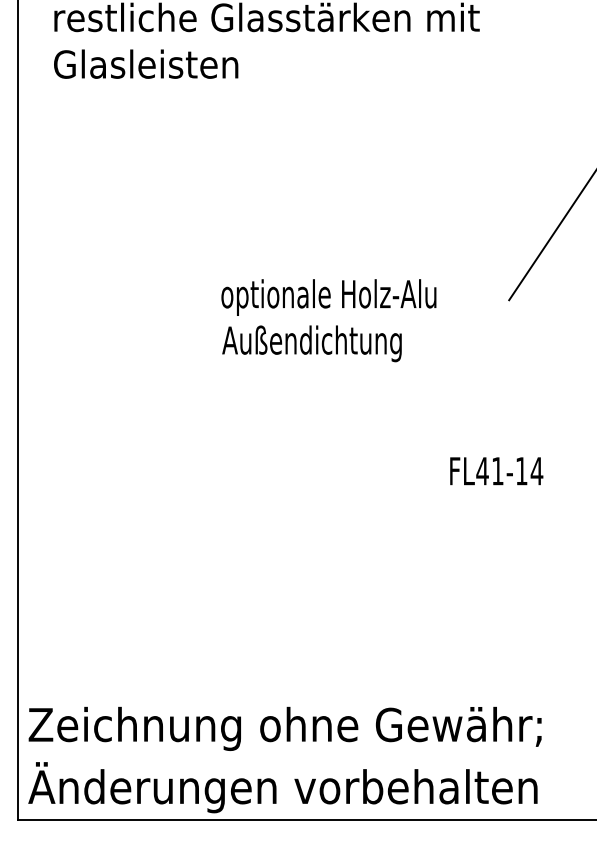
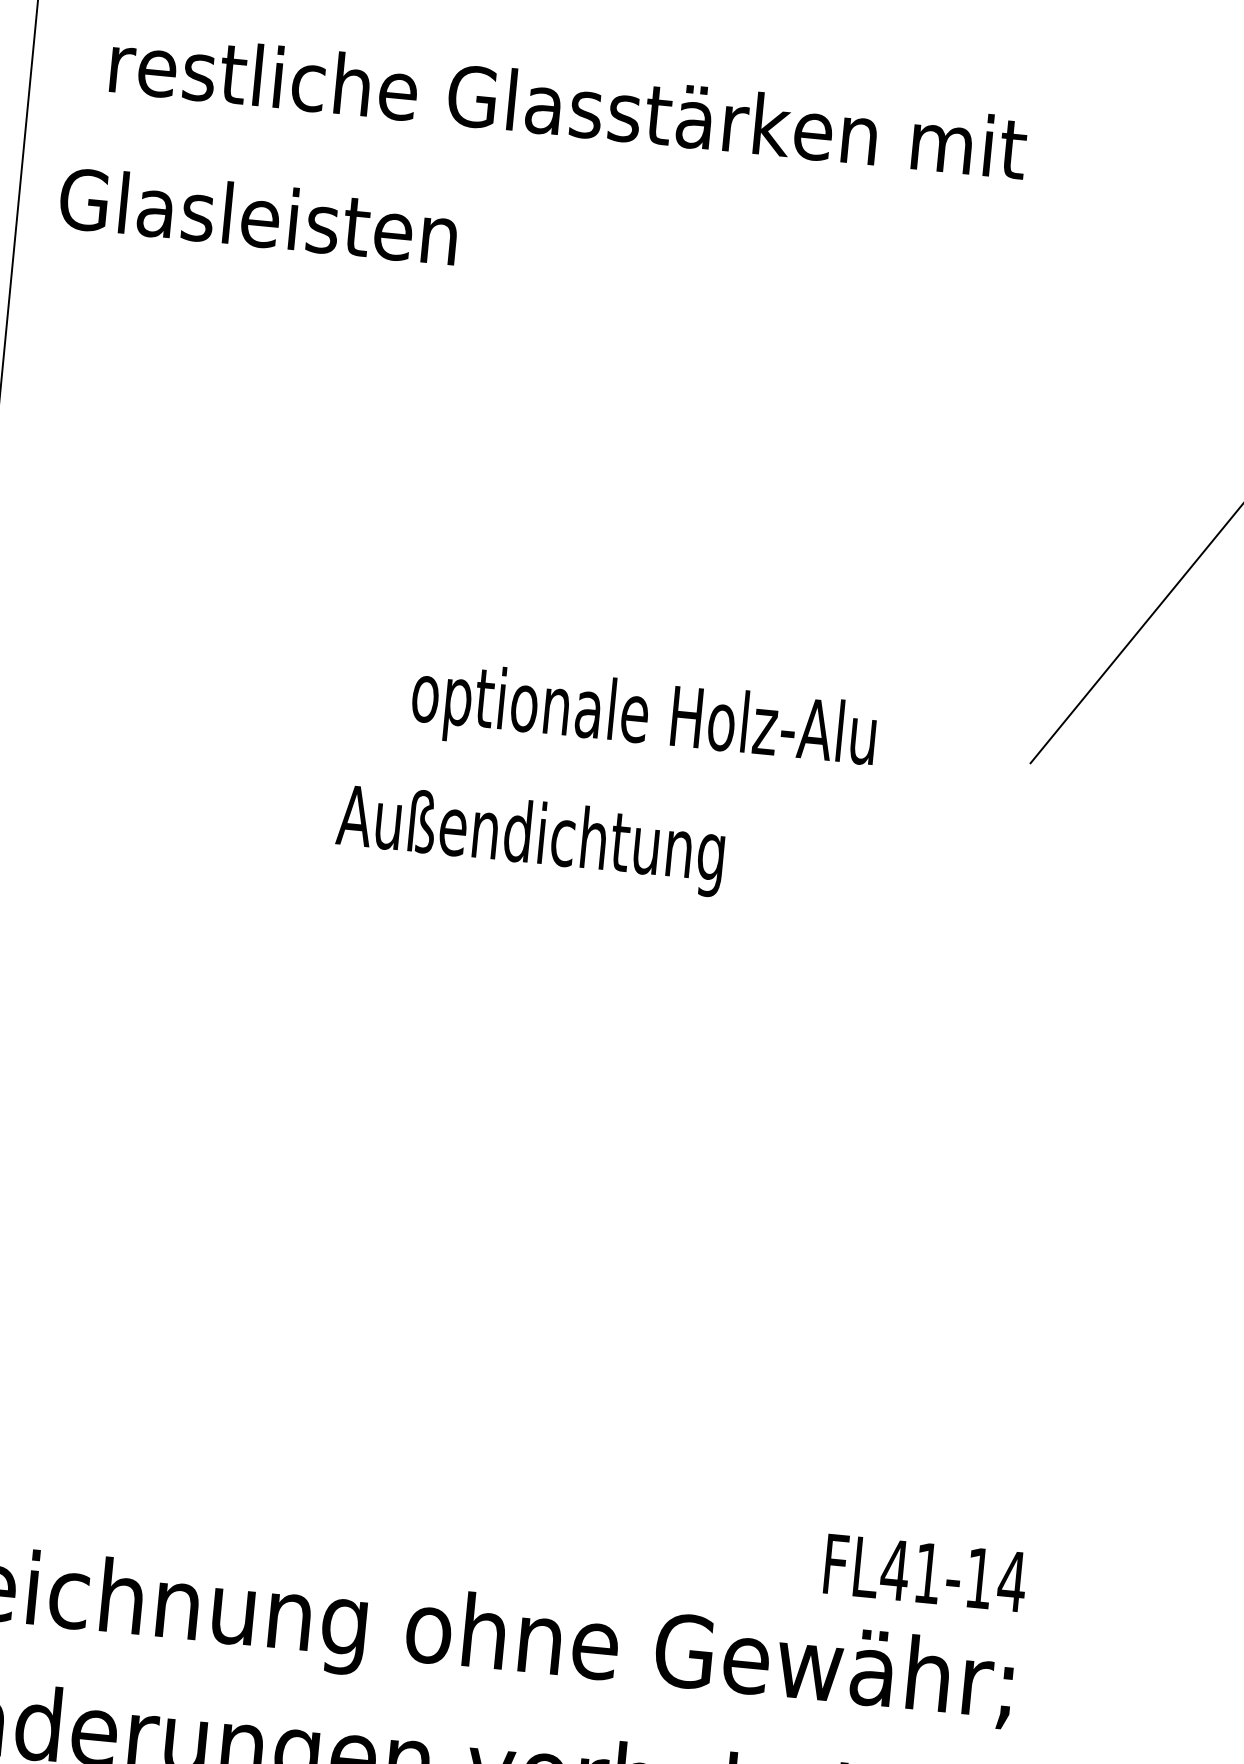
text: (146, 63) -> (259, 214), moved
text: (311, 343) -> (529, 839), moved
text: (496, 471) -> (925, 1573), moved

